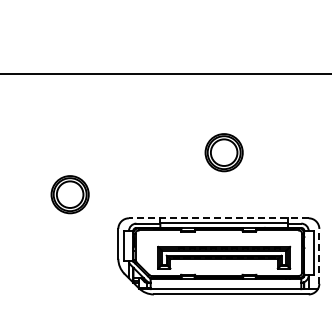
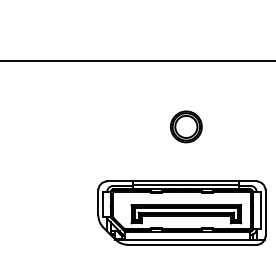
part: (69, 194) -> (57, 161), removed
line: (218, 218) -> (181, 181), dashed -> solid
line: (319, 255) -> (265, 212), dashed -> solid

